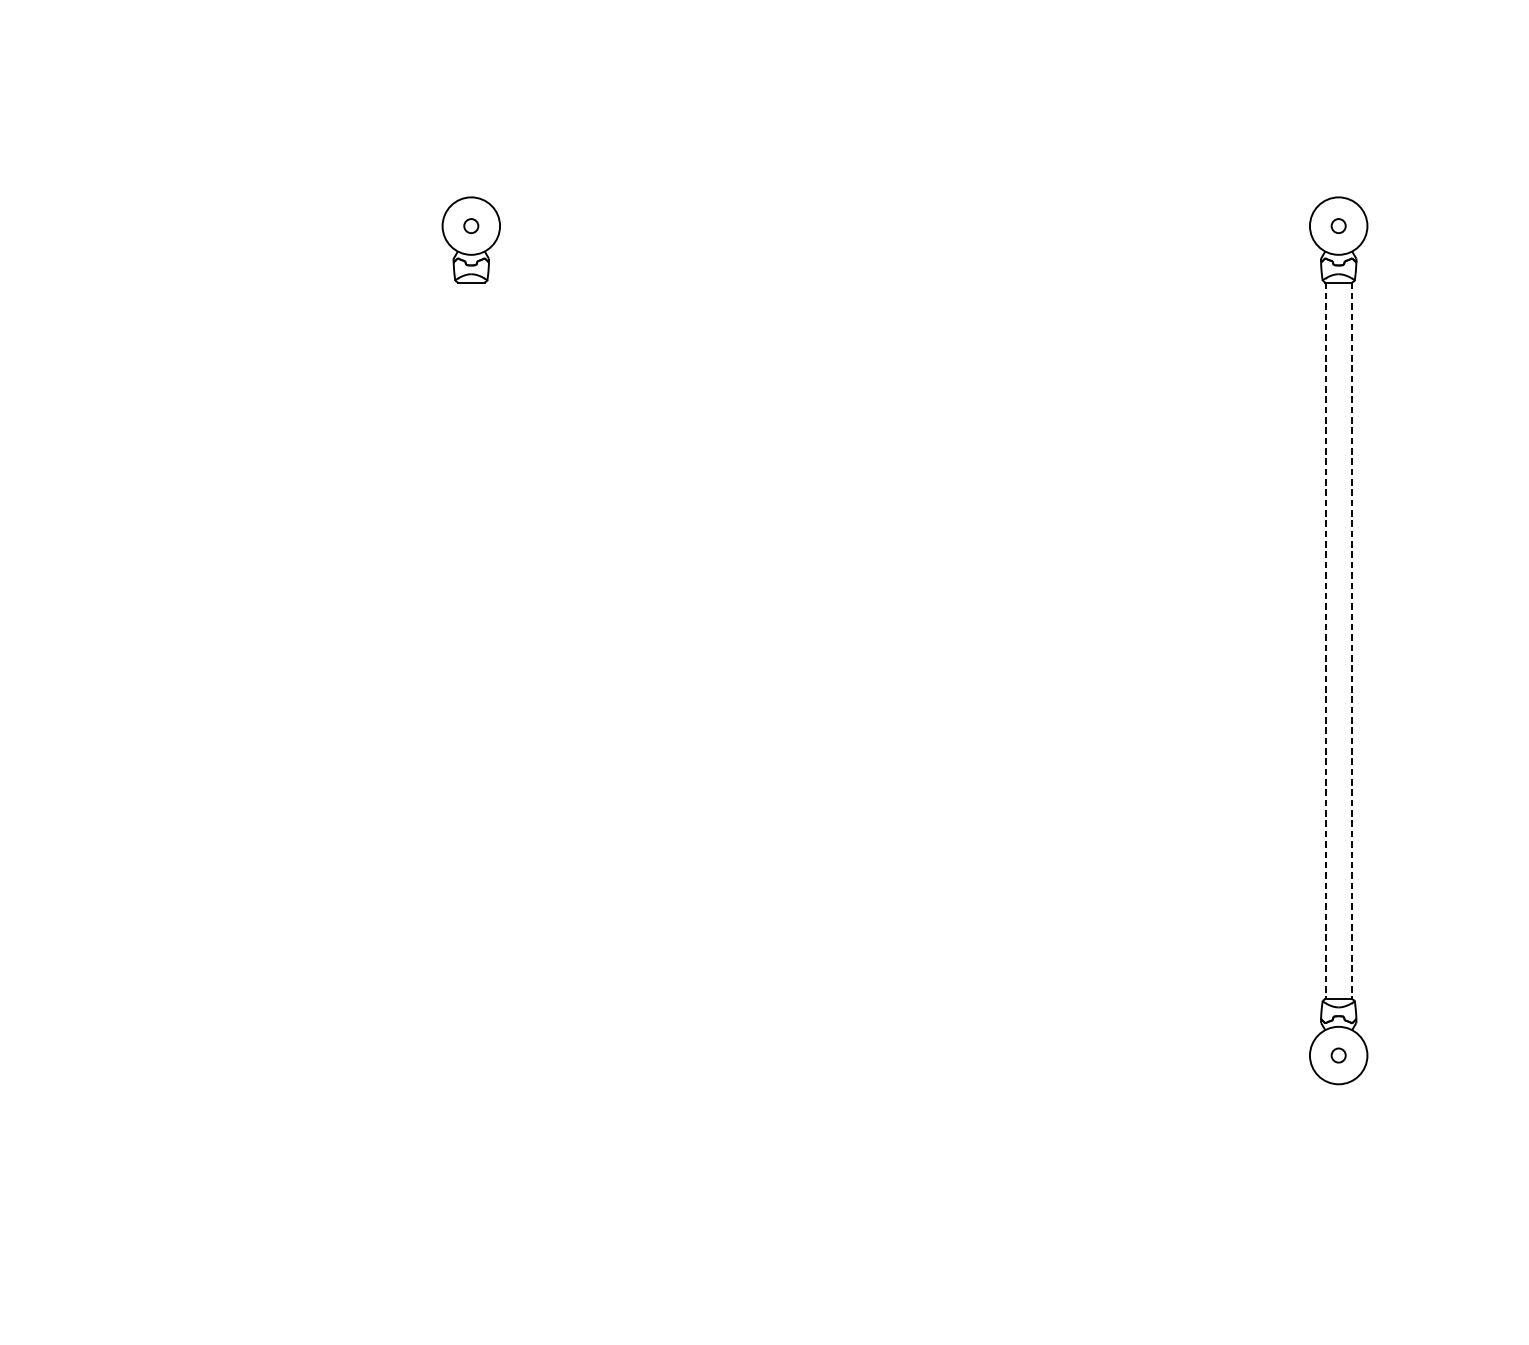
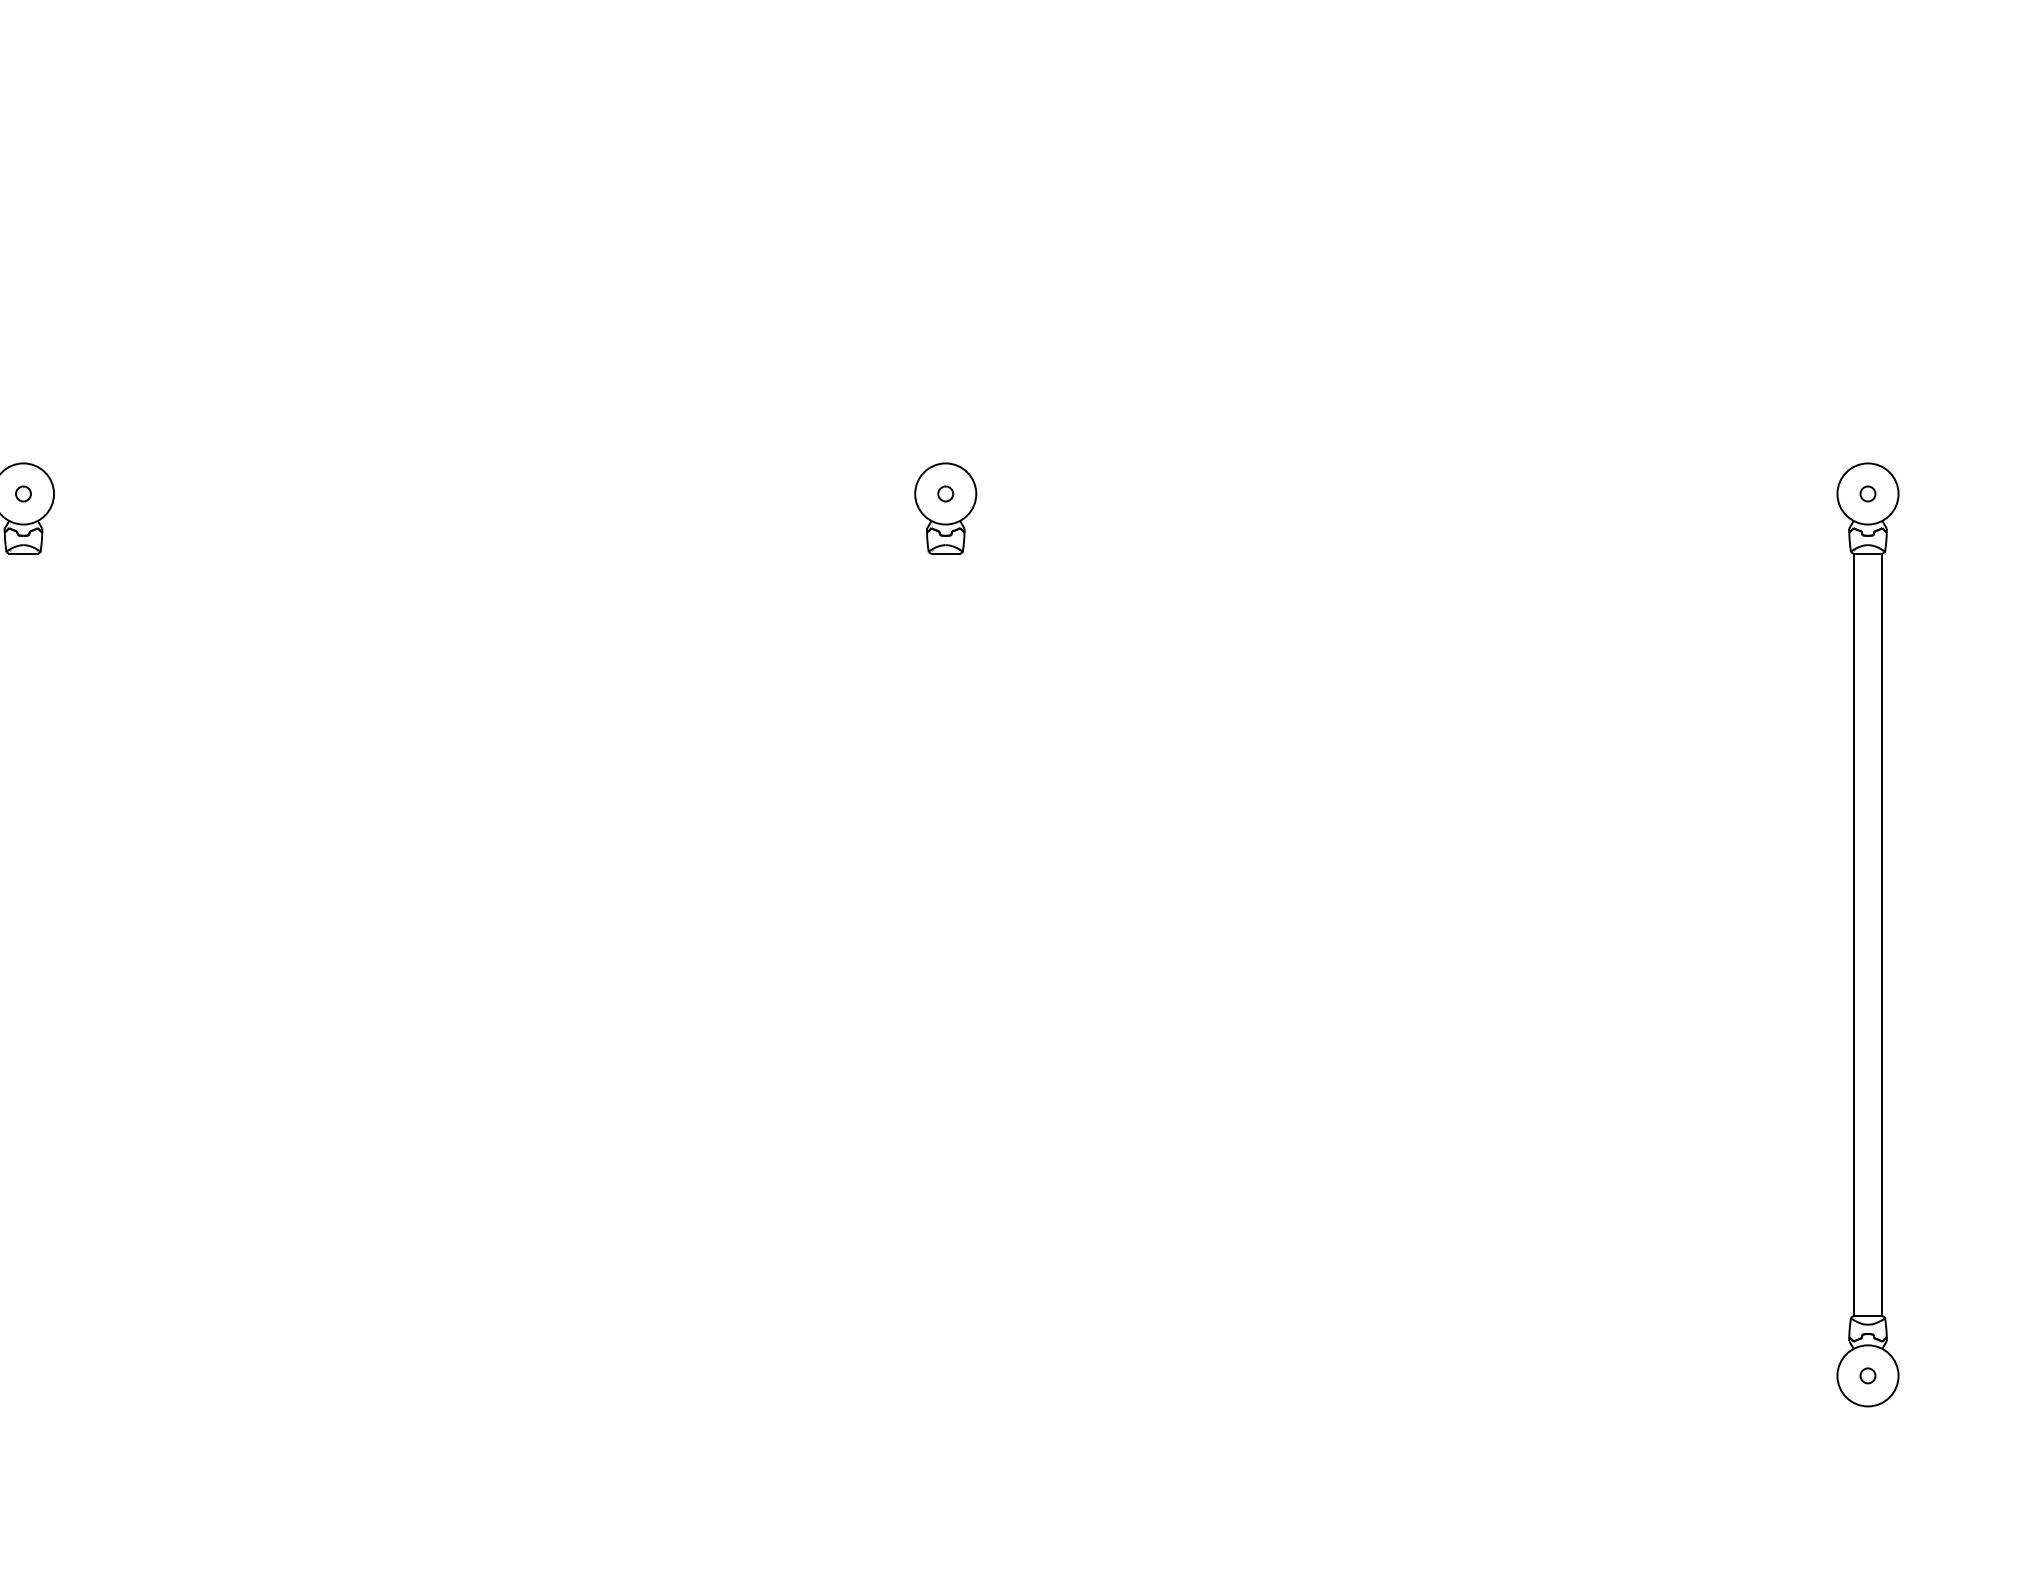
line: (1325, 641) -> (1854, 935), dashed -> solid
line: (1351, 641) -> (1881, 935), dashed -> solid

